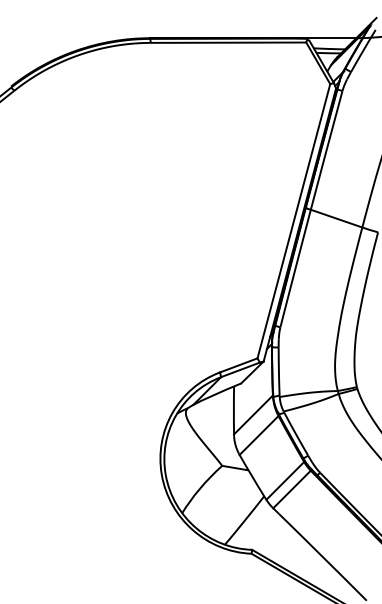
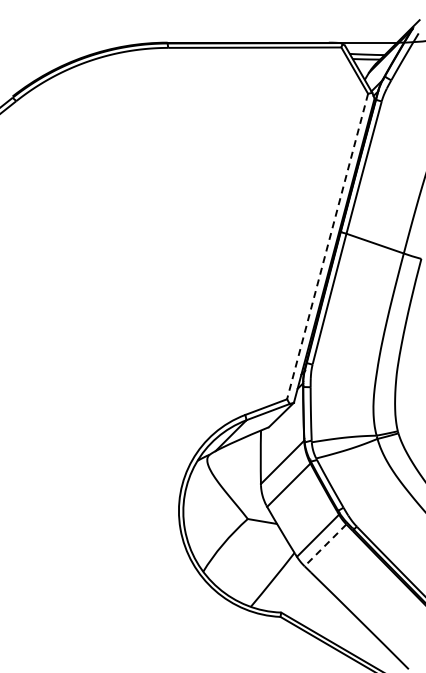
line: (293, 222) -> (327, 247), solid -> dashed
line: (292, 489) -> (325, 545), solid -> dashed

